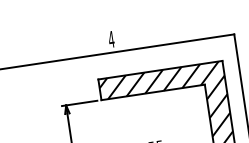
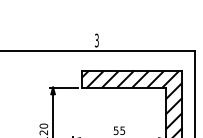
text: (110, 39) -> (96, 40), 4 -> 3

